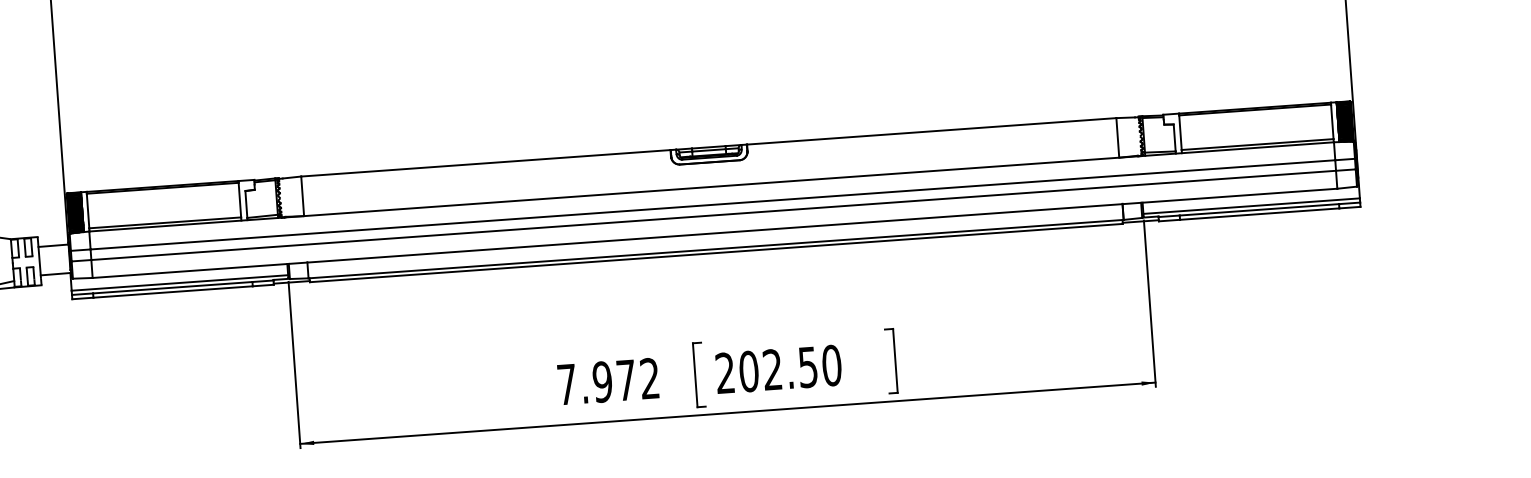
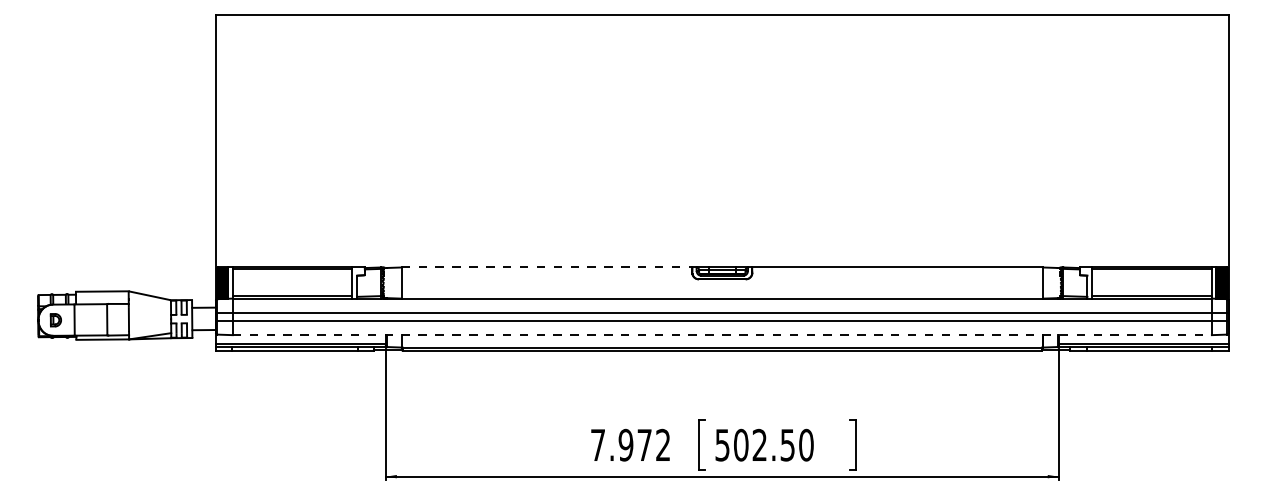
line: (486, 163) -> (547, 267), solid -> dashed
line: (715, 233) -> (722, 335), solid -> dashed
text: (725, 372) -> (722, 444), 202.50 -> 502.50

